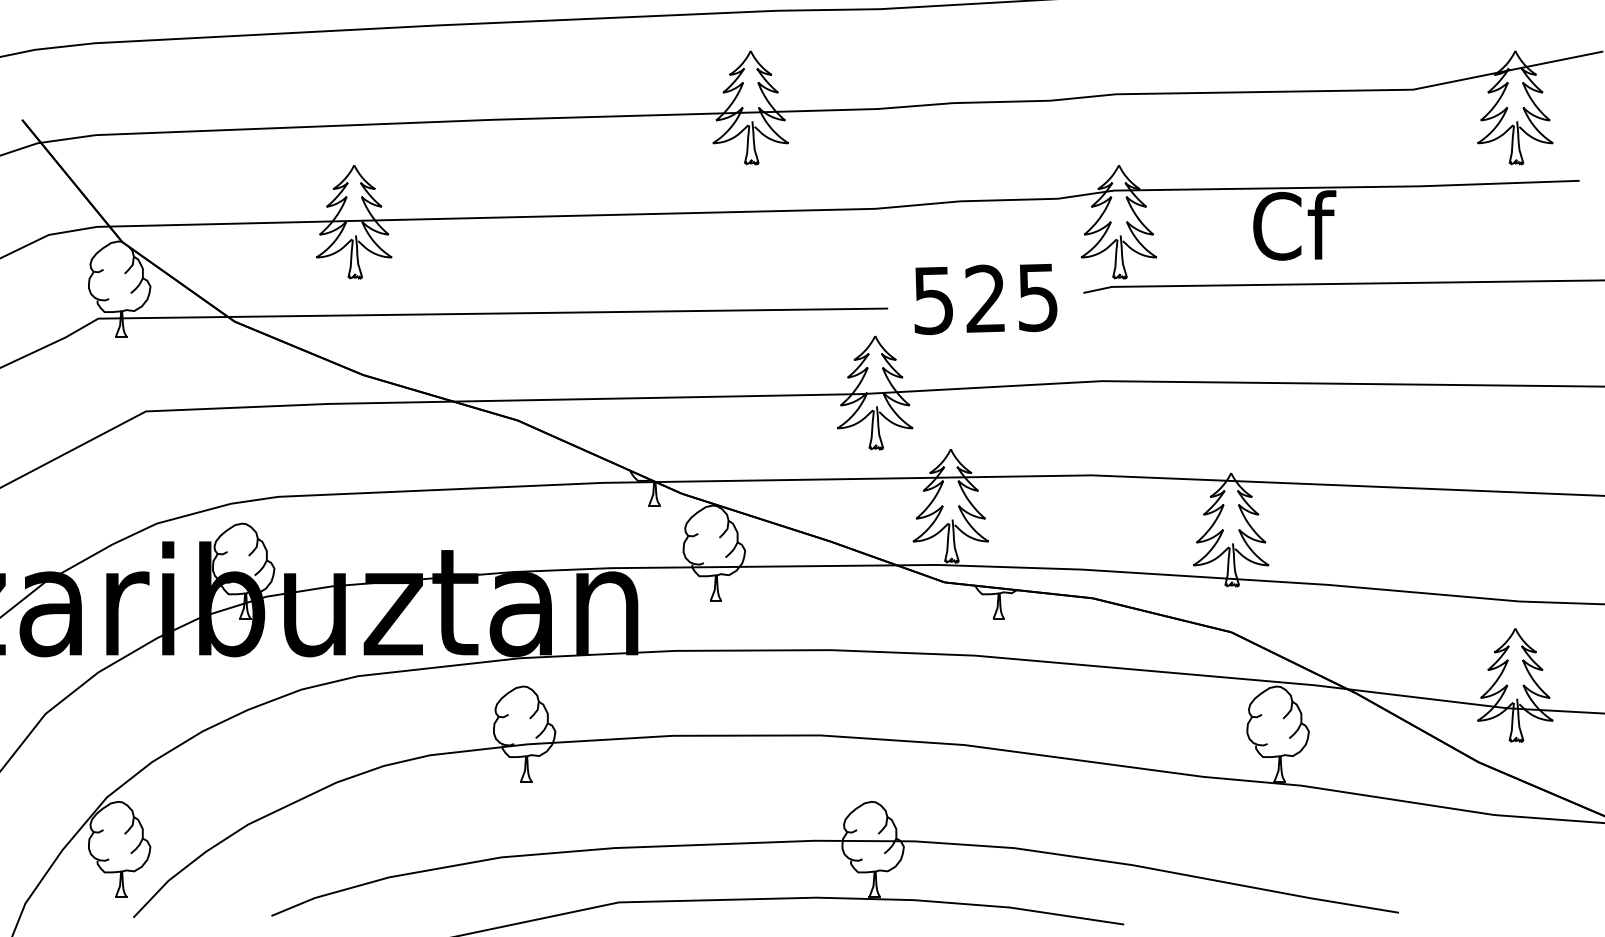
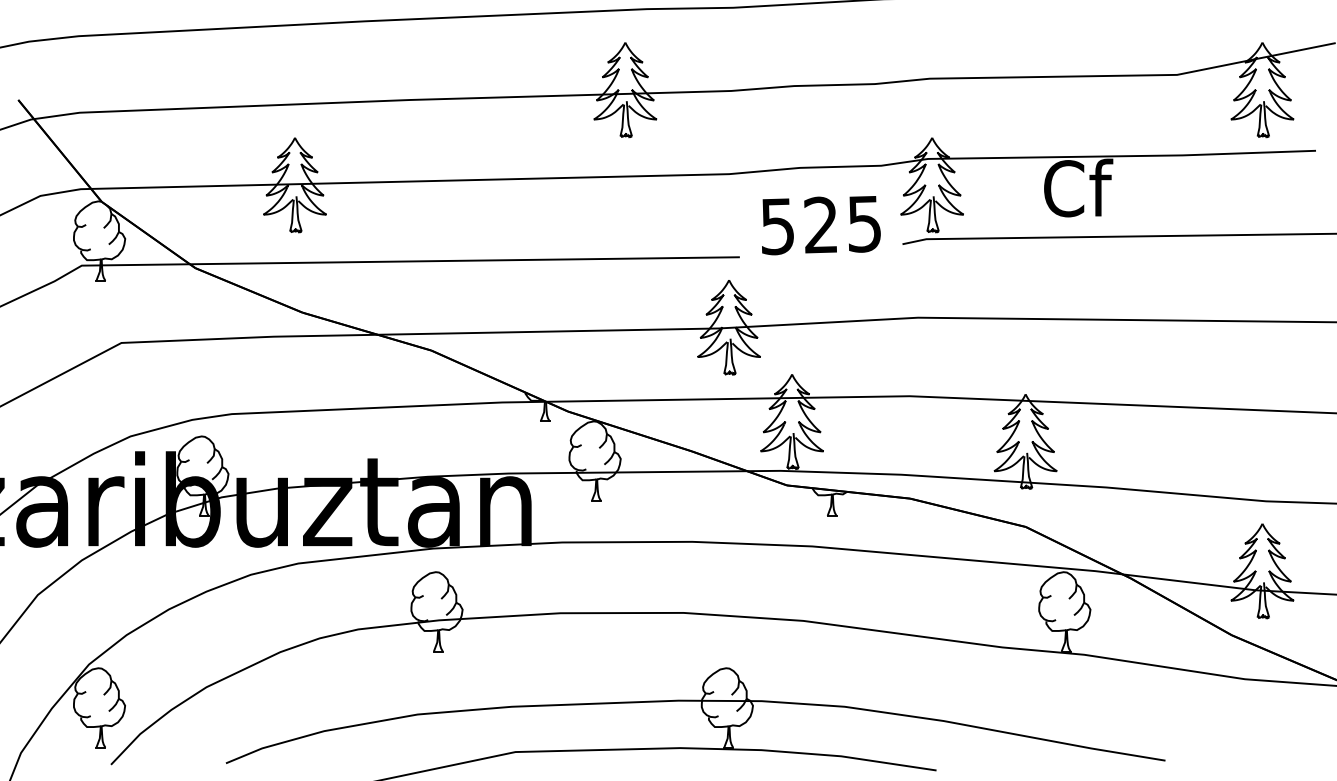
text: (986, 299) -> (821, 225), moved

